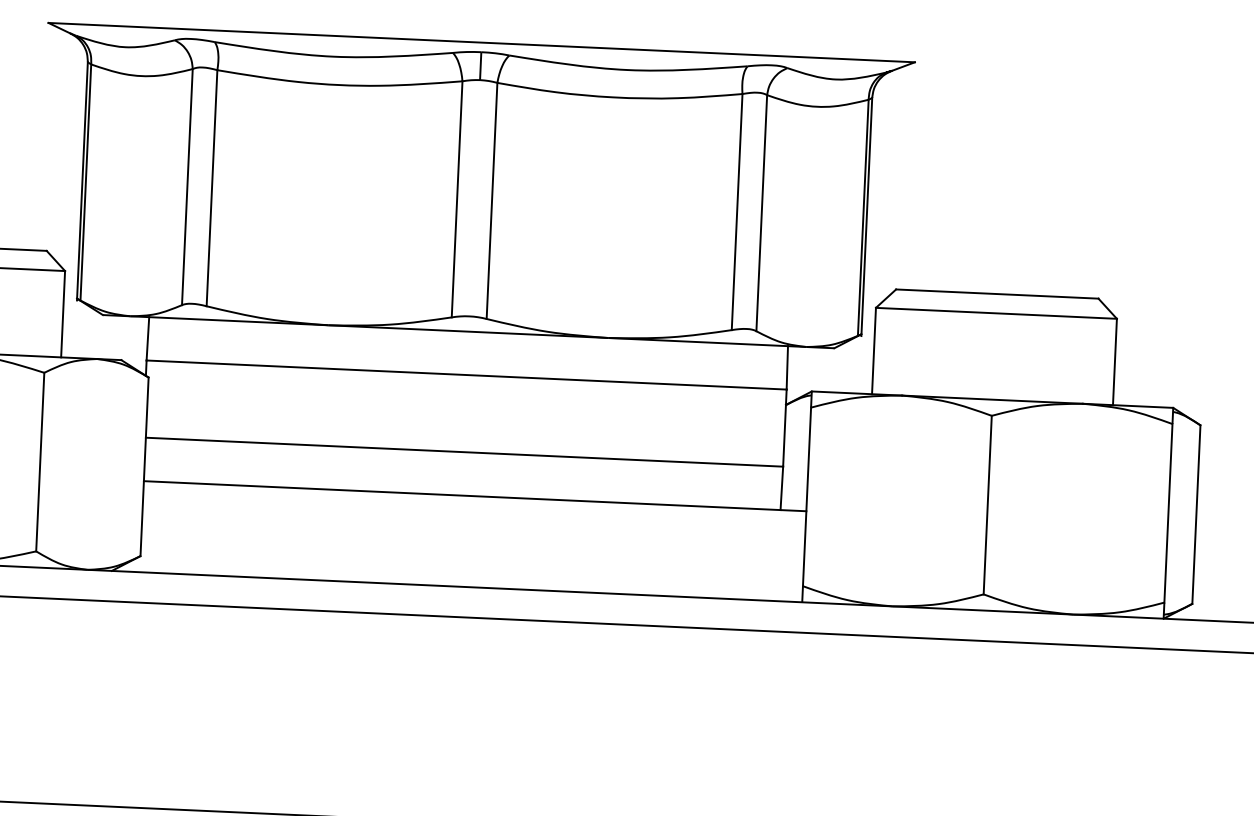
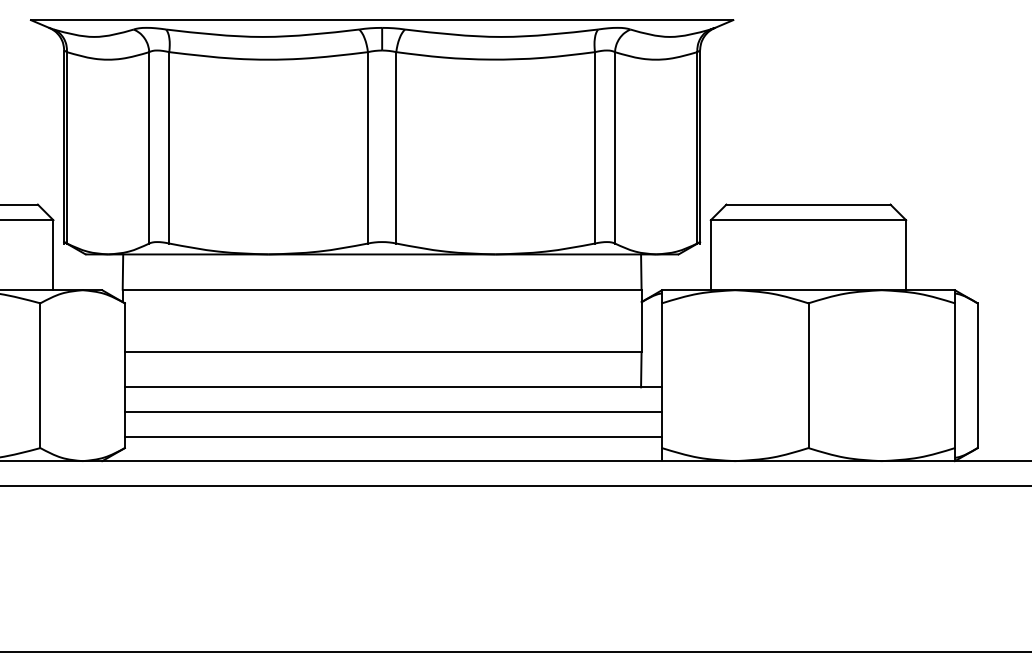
line: (472, 525) -> (392, 411), added
line: (471, 556) -> (392, 436), added

